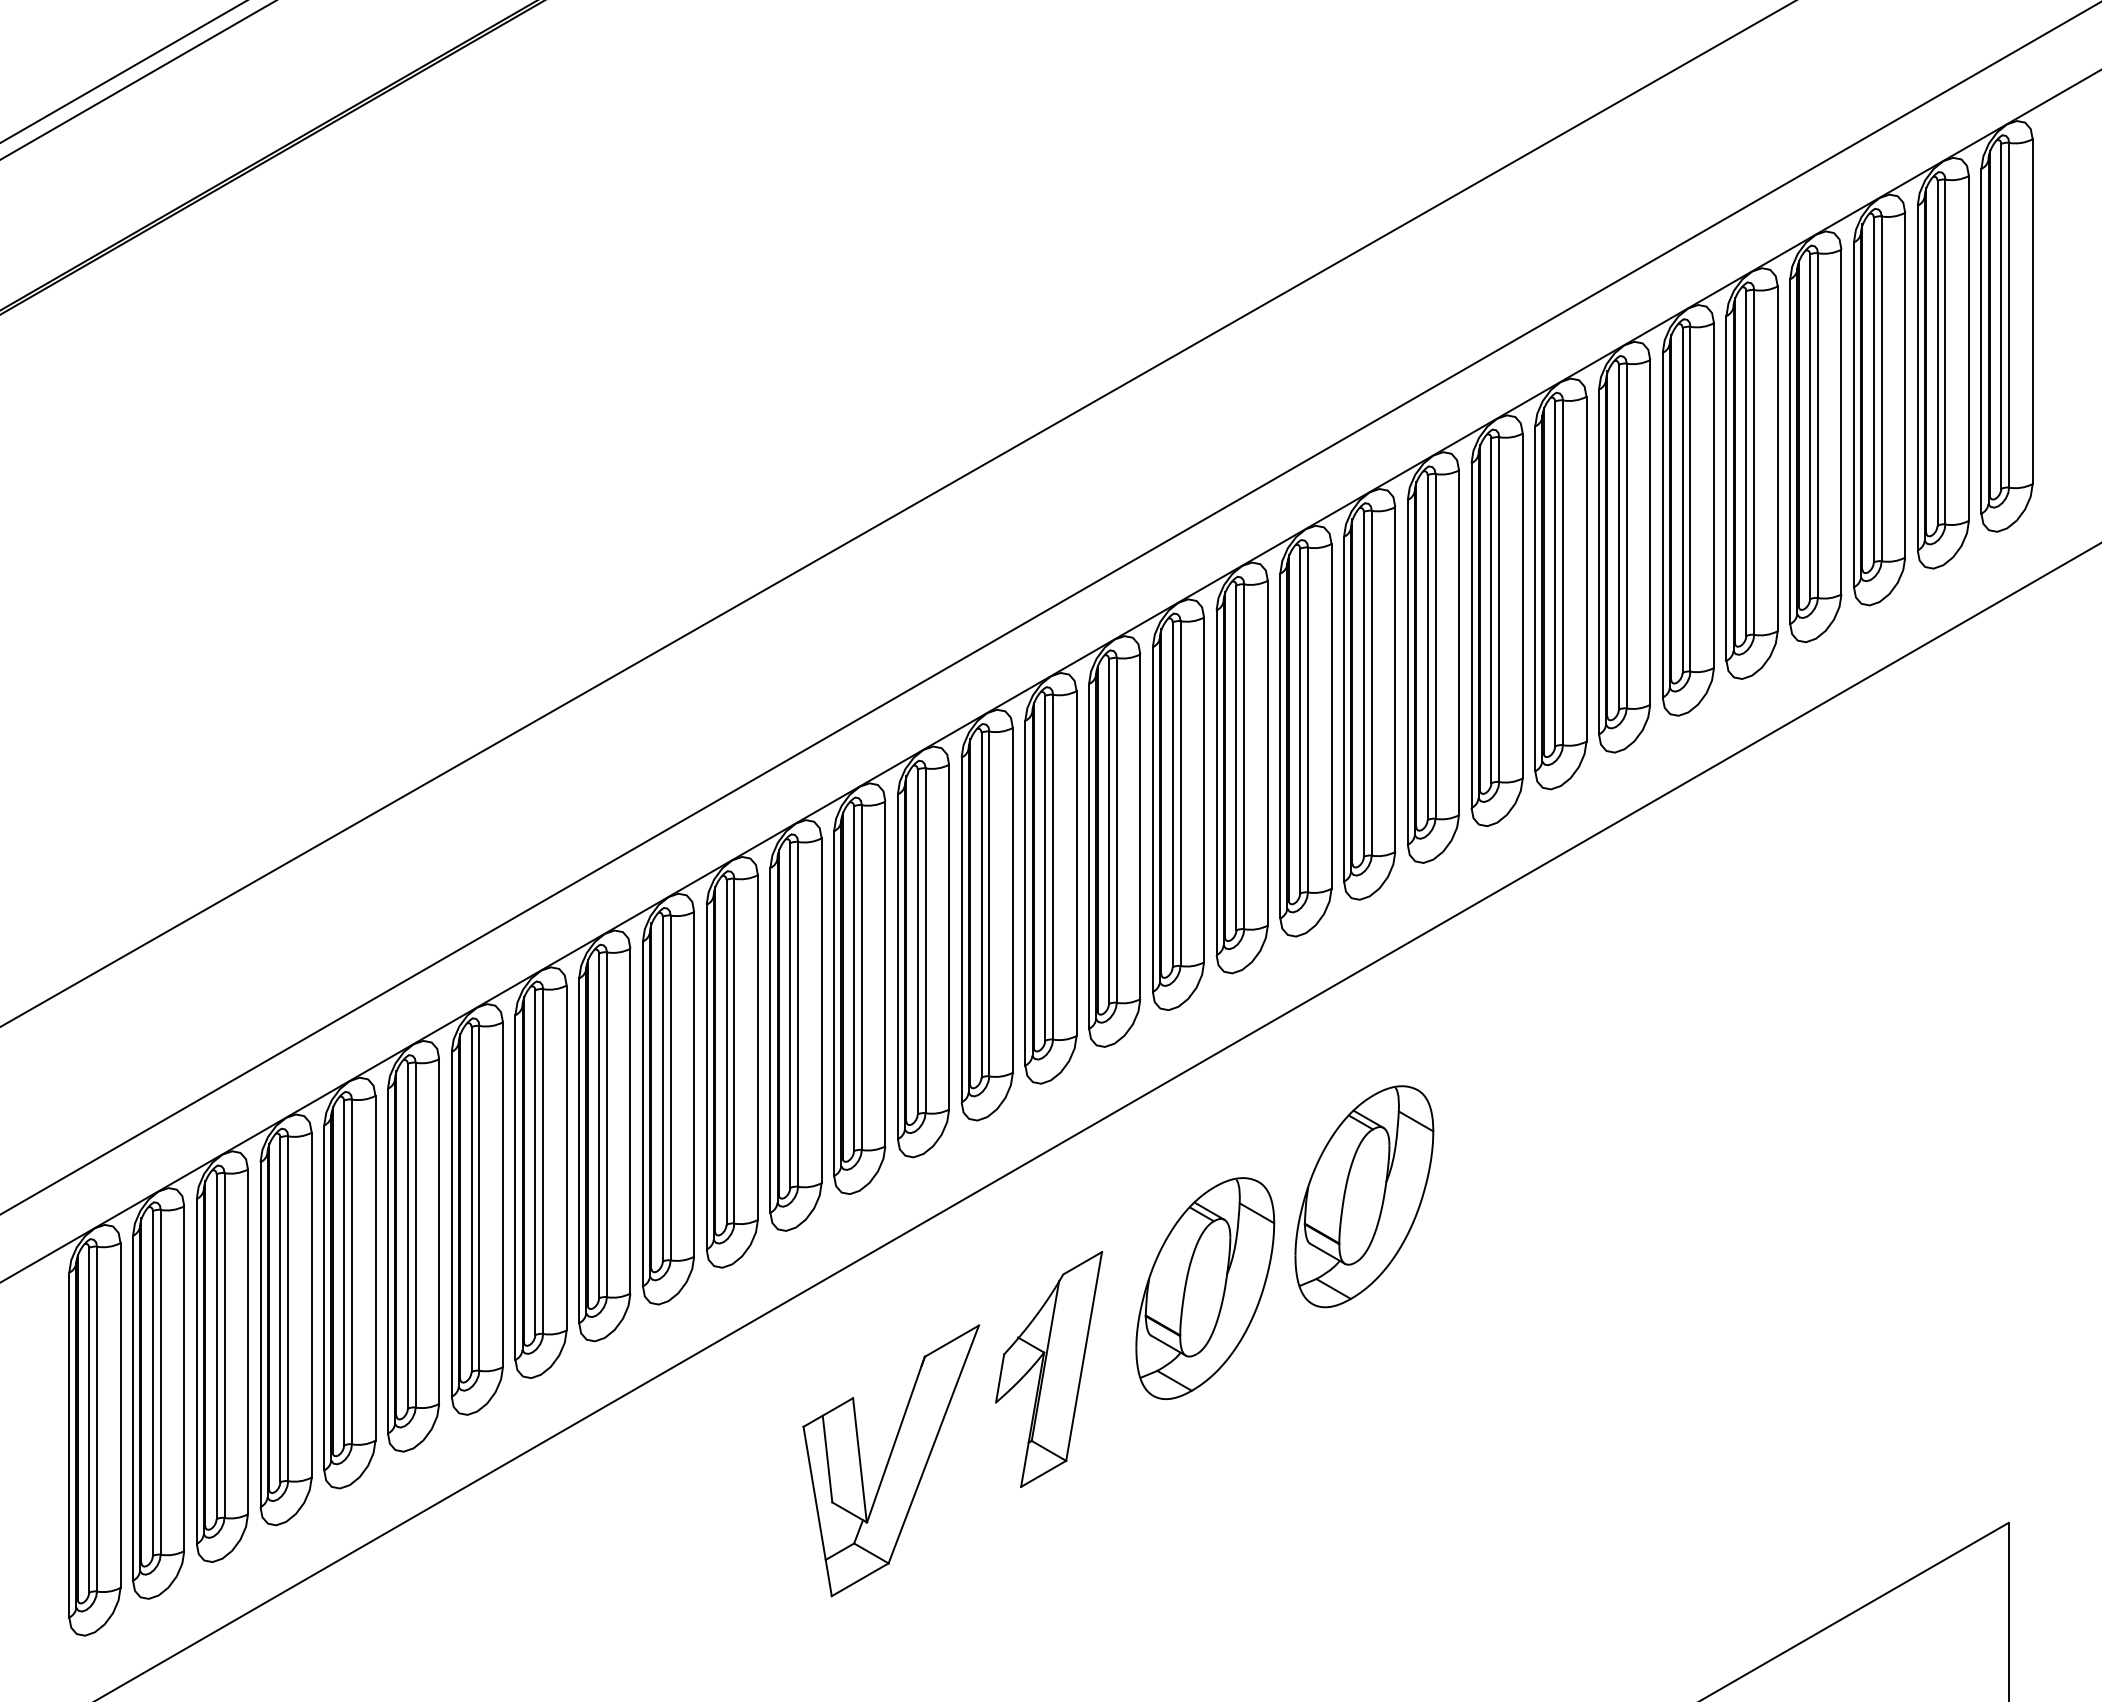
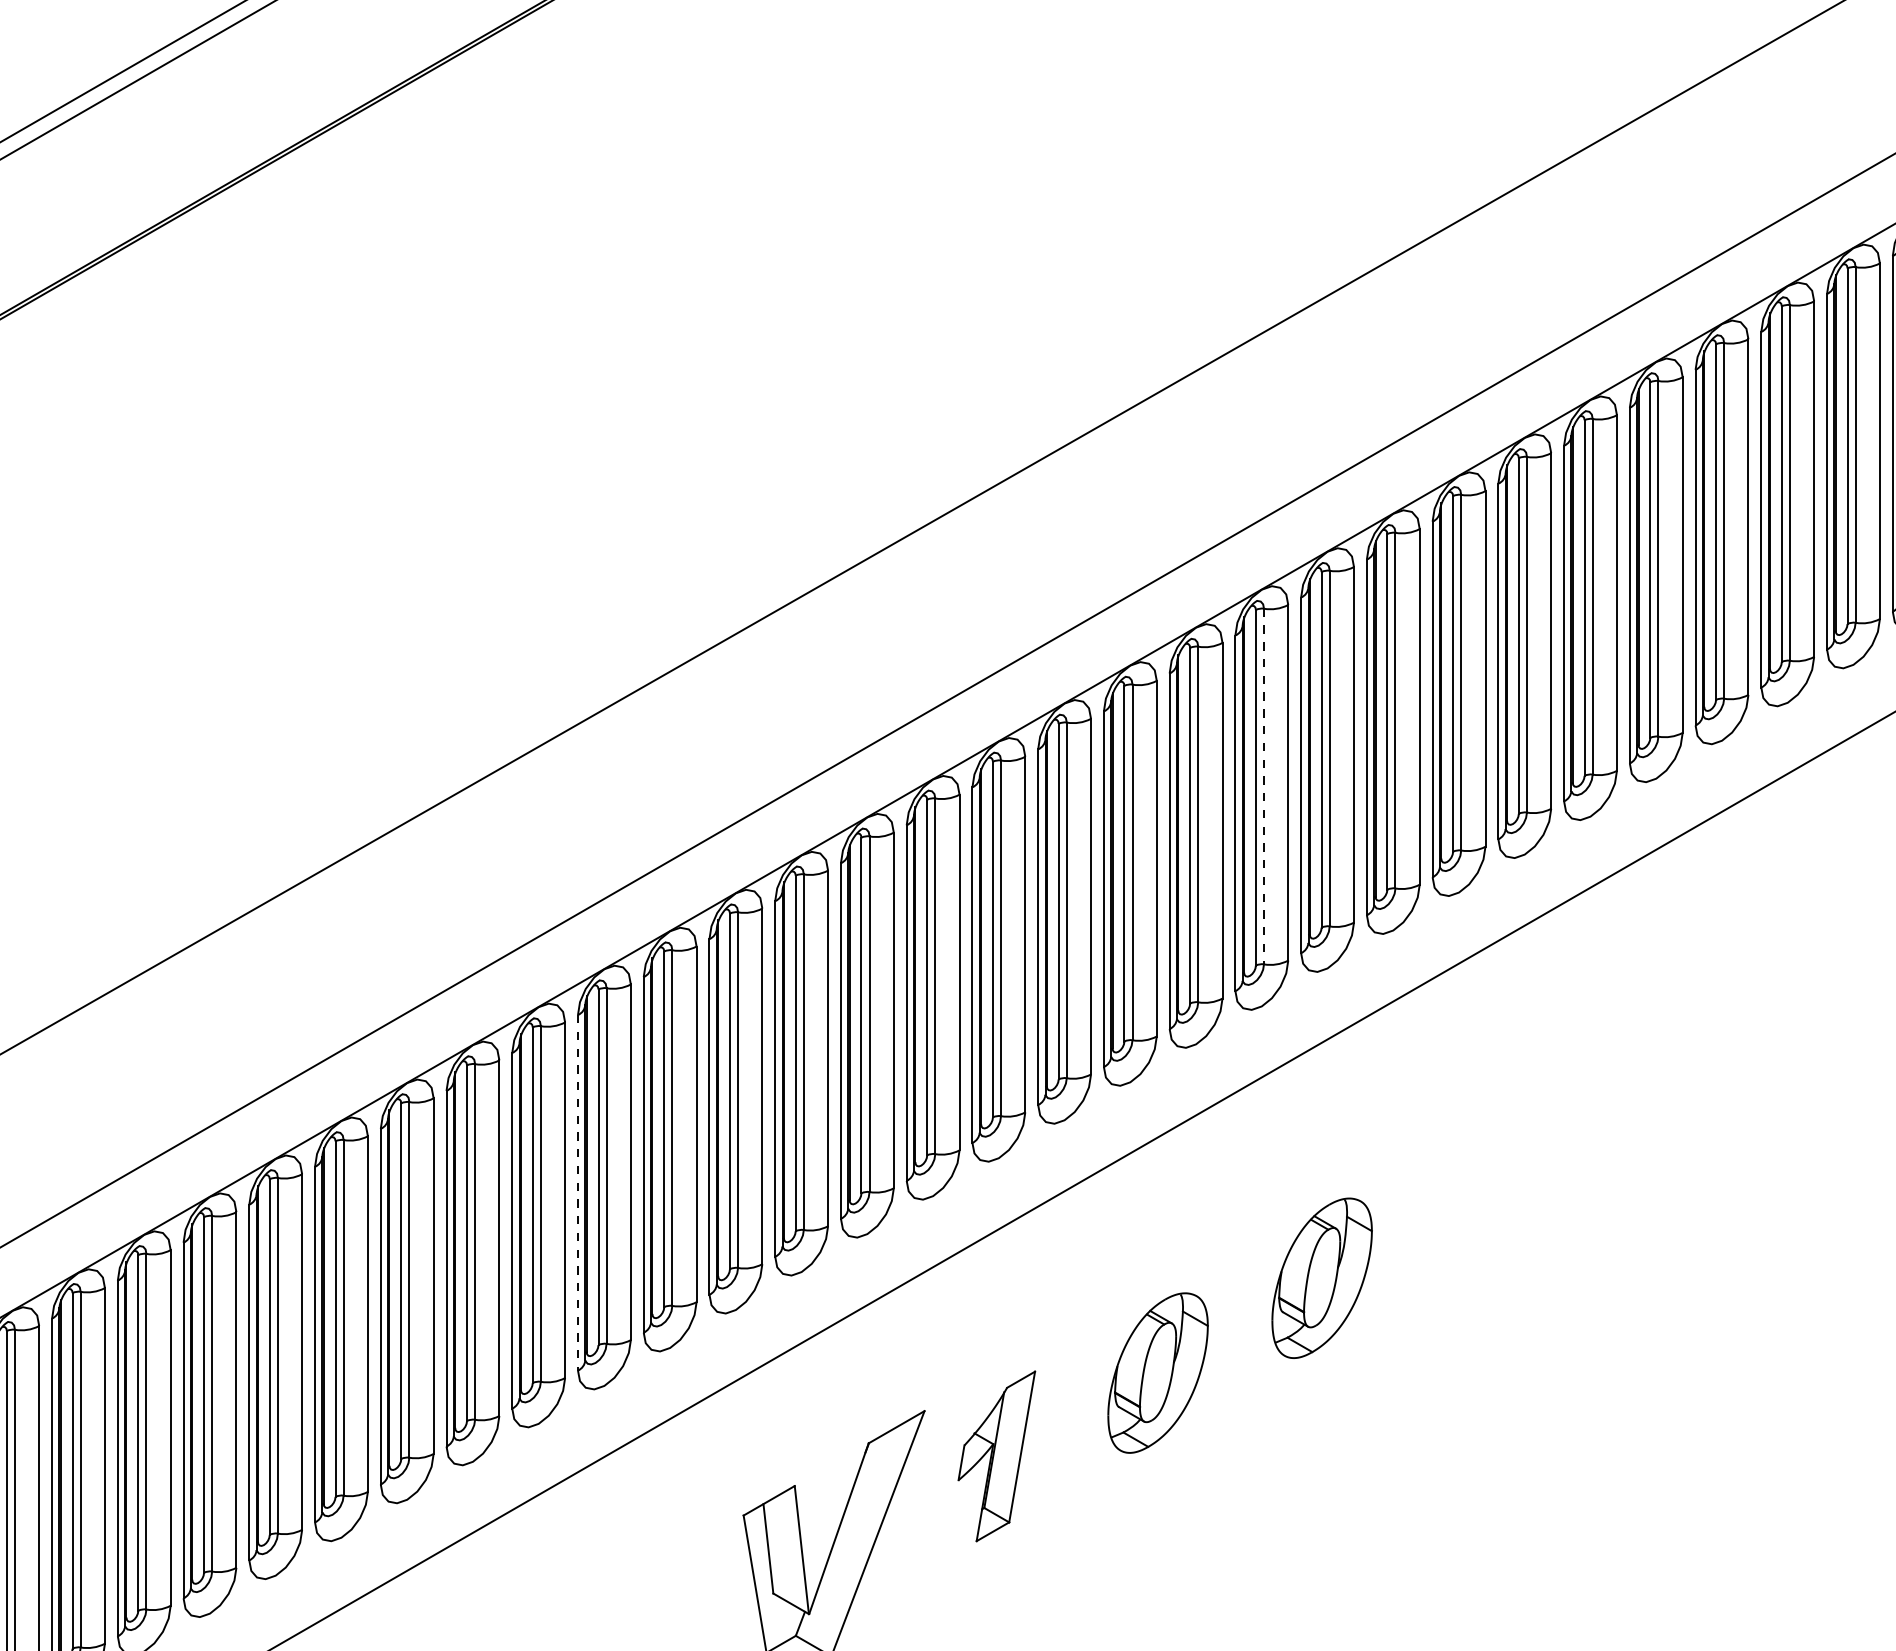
line: (1308, 720) -> (1264, 787), solid -> dashed
line: (642, 1114) -> (577, 1193), solid -> dashed
part: (1364, 1196) -> (1322, 1277), size x0.7
part: (1205, 1288) -> (1158, 1372), size x0.7
part: (1048, 1369) -> (996, 1456), size x0.7

